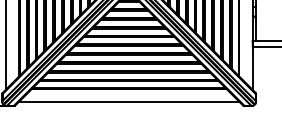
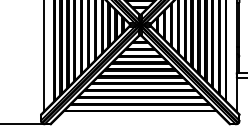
line: (128, 102) -> (139, 121), removed

